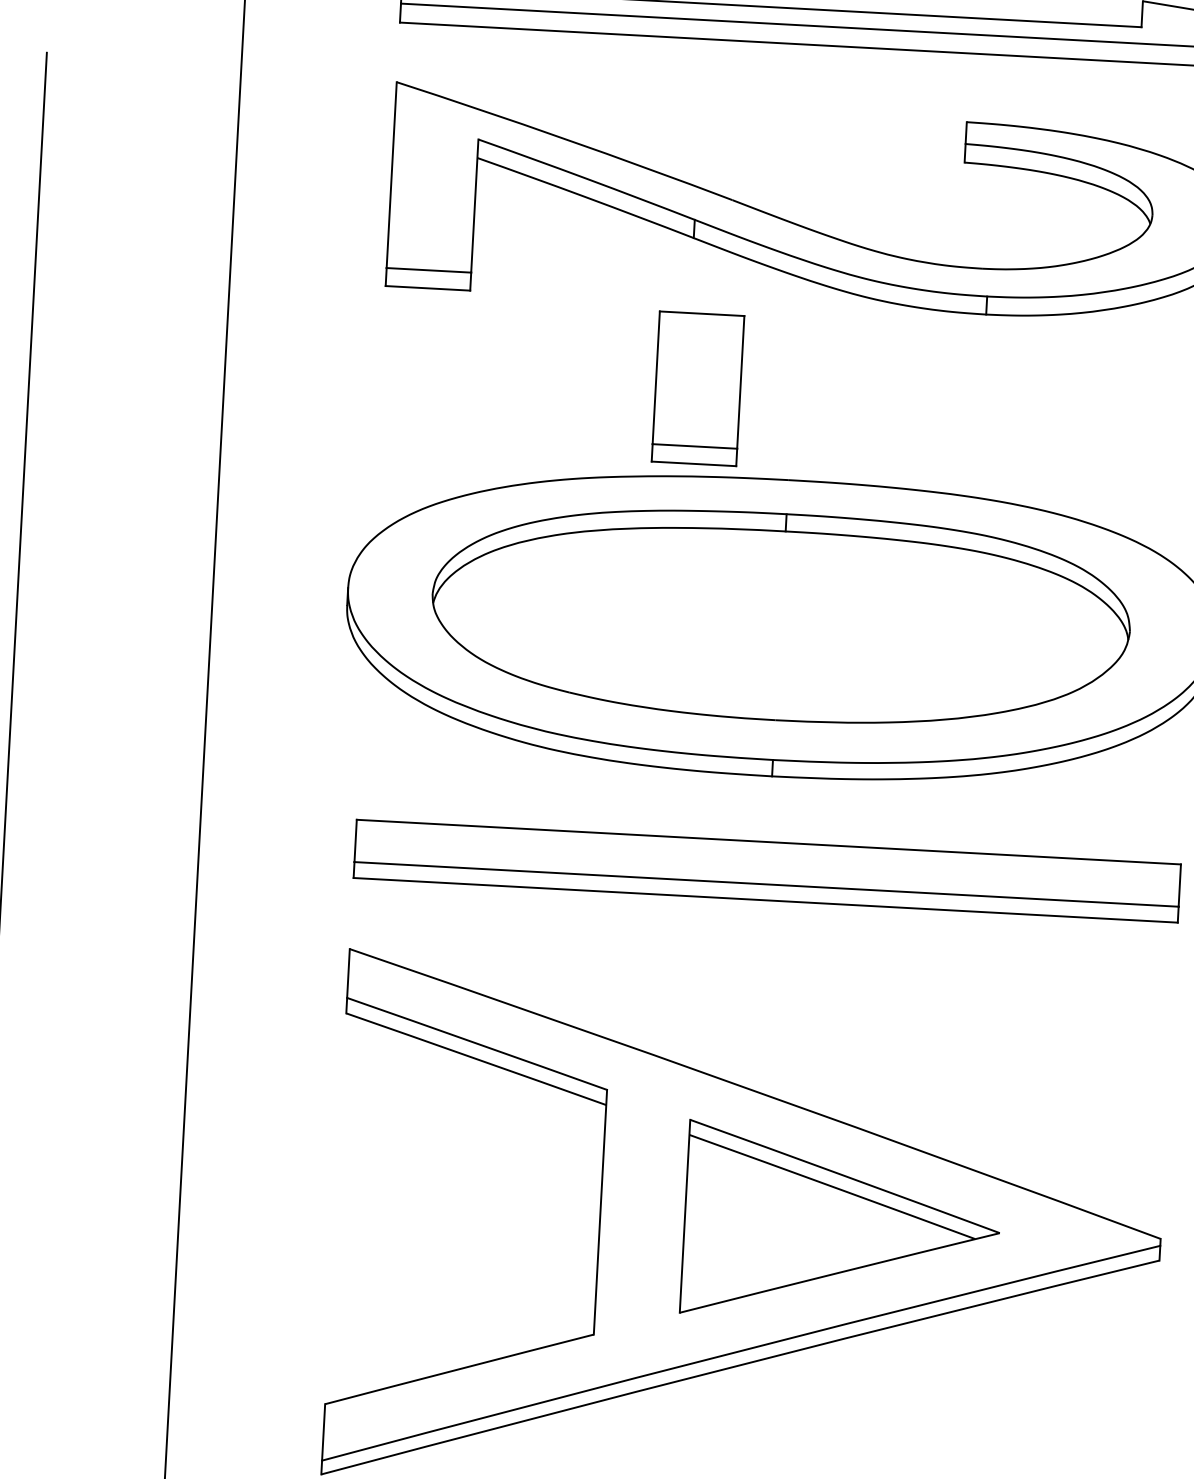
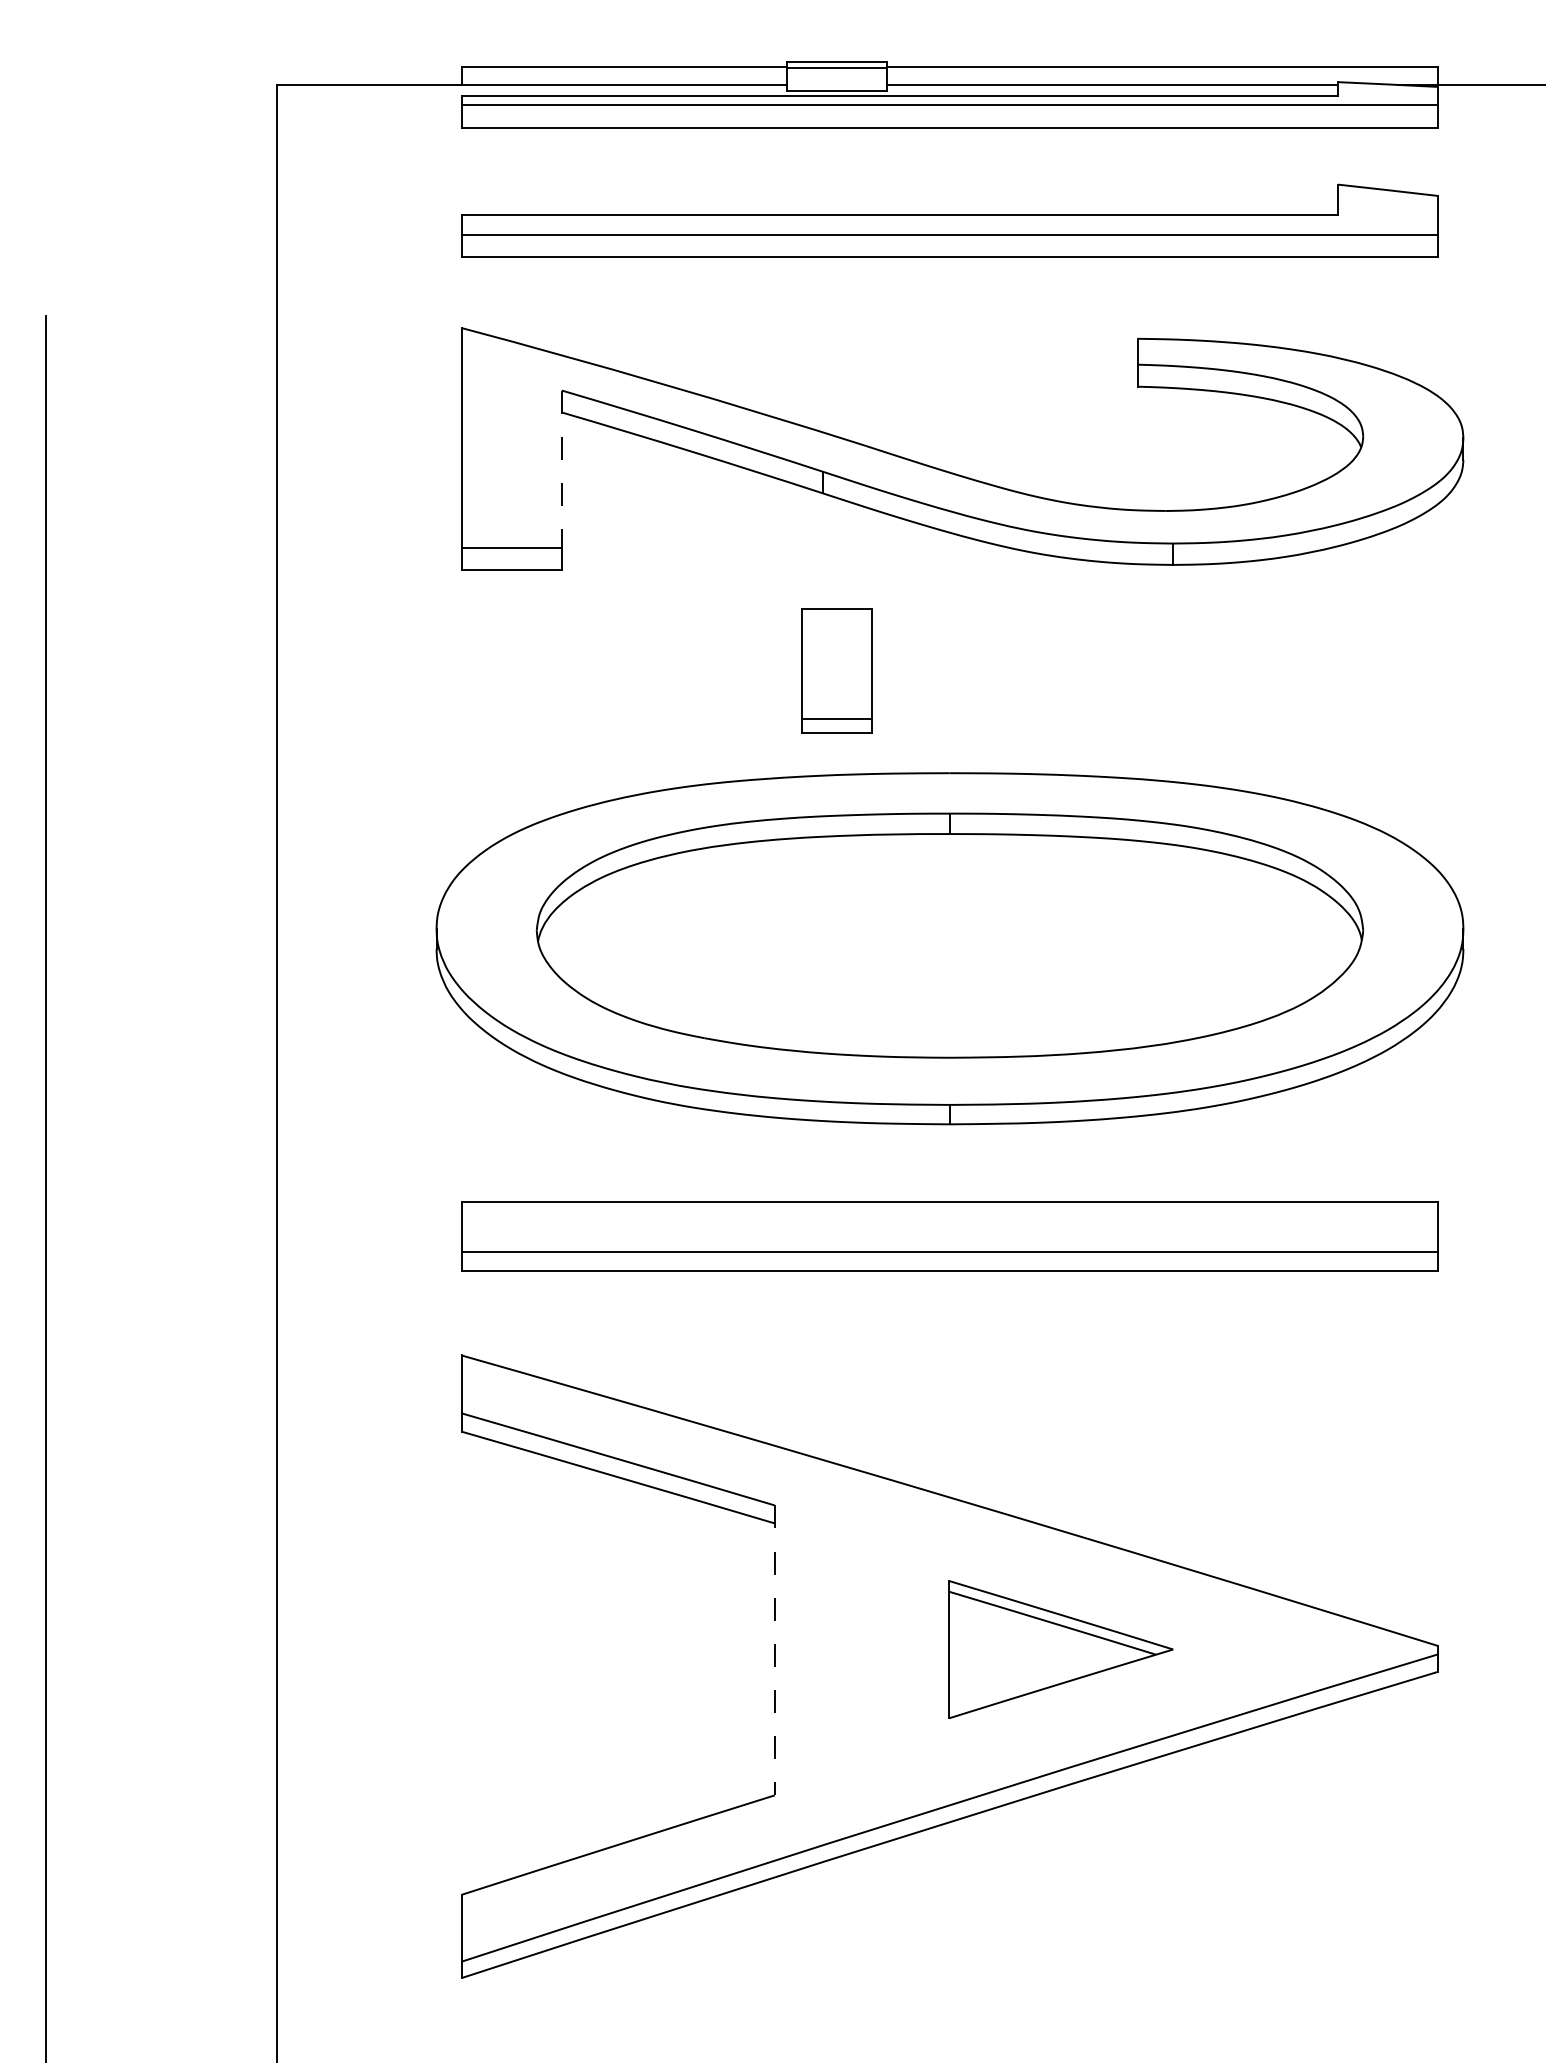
line: (474, 206) -> (561, 469), solid -> dashed
part: (697, 388) -> (836, 670), size x0.7
line: (600, 1212) -> (774, 1650), solid -> dashed
part: (841, 1224) -> (1060, 1649), size x0.6

